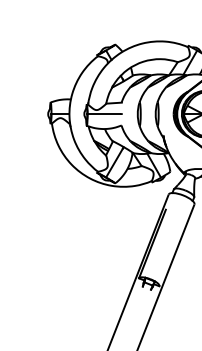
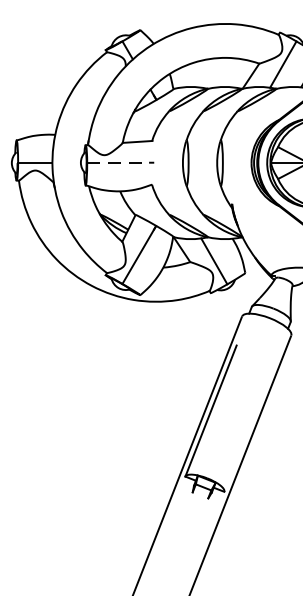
line: (104, 114) -> (119, 163), solid -> dashed

